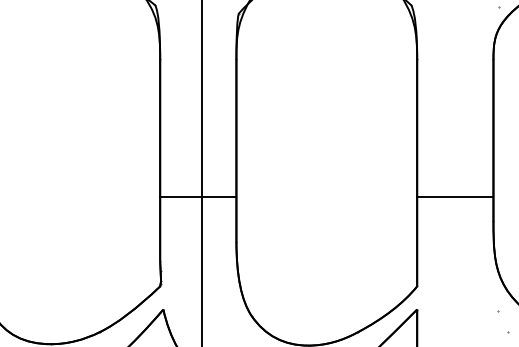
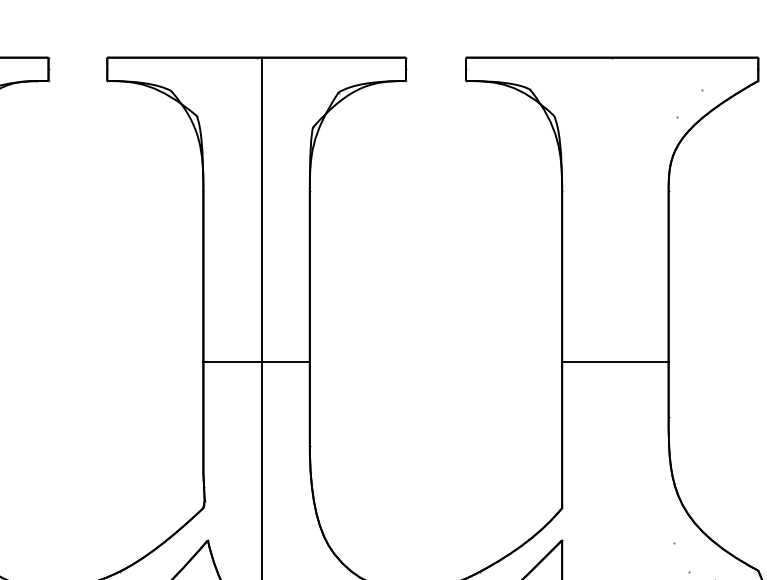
line: (198, 197) -> (256, 361), moved
line: (455, 197) -> (615, 361), moved

